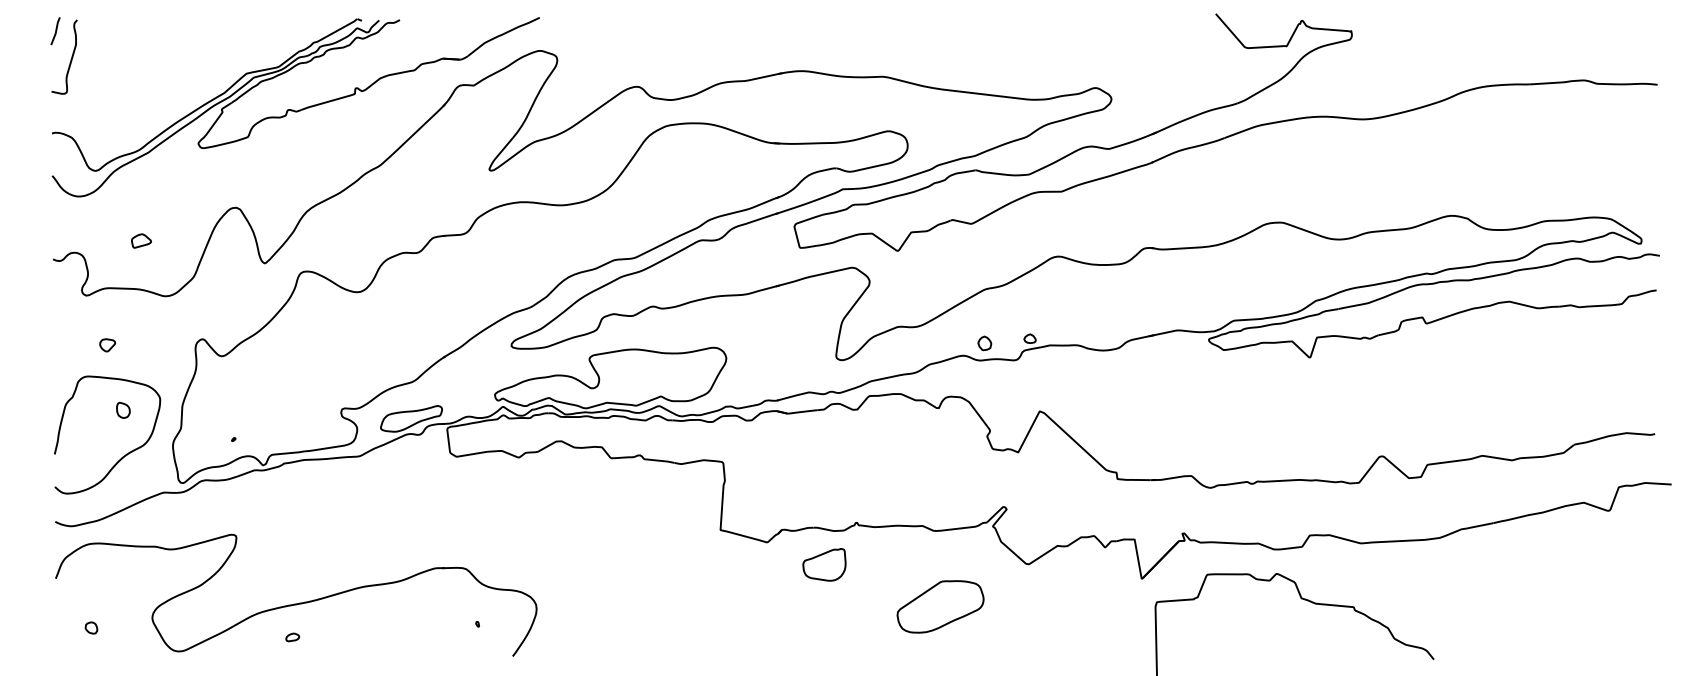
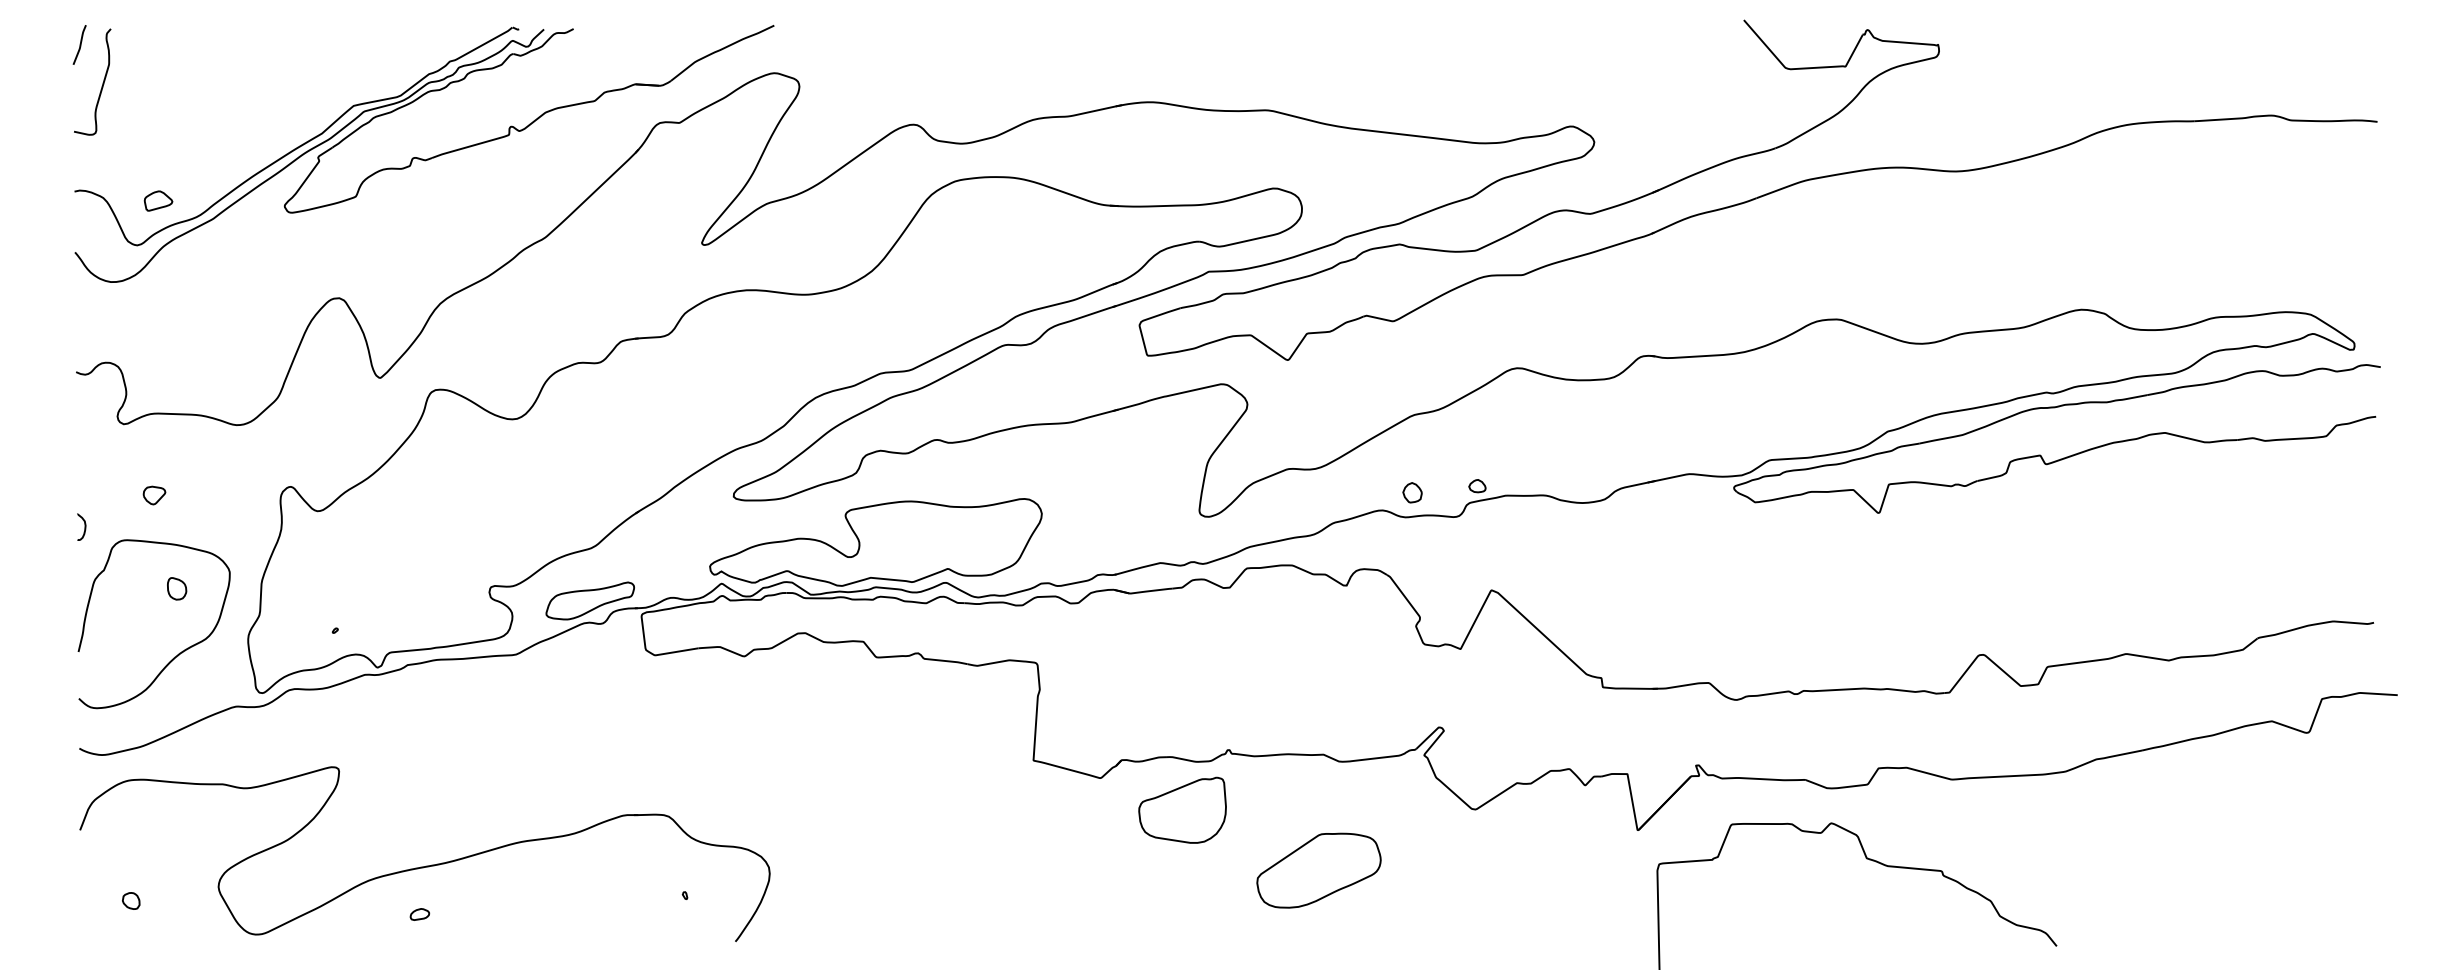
part: (141, 240) -> (158, 200), moved
curve: (58, 367) -> (83, 527), added
part: (824, 564) -> (1182, 809), size x1.43
part: (940, 606) -> (1318, 870), moved

